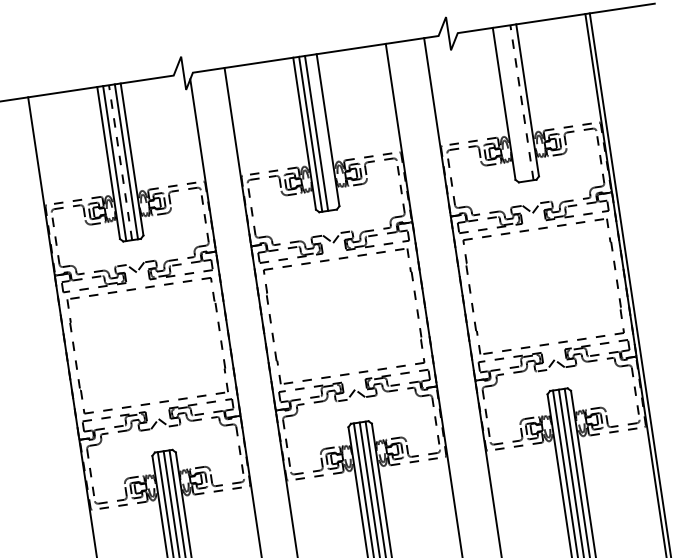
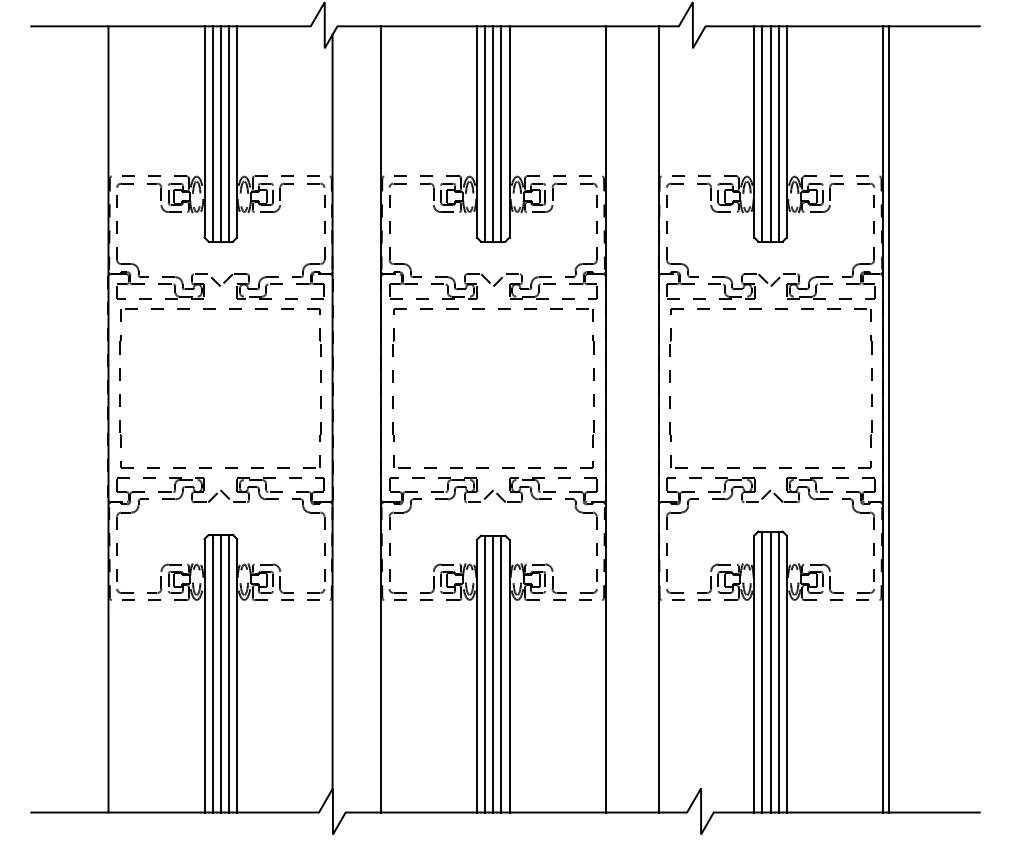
line: (521, 102) -> (778, 133), dashed -> solid
line: (516, 103) -> (770, 133), added
line: (510, 104) -> (762, 133), added
line: (322, 132) -> (501, 133), added
line: (120, 162) -> (220, 133), dashed -> solid

